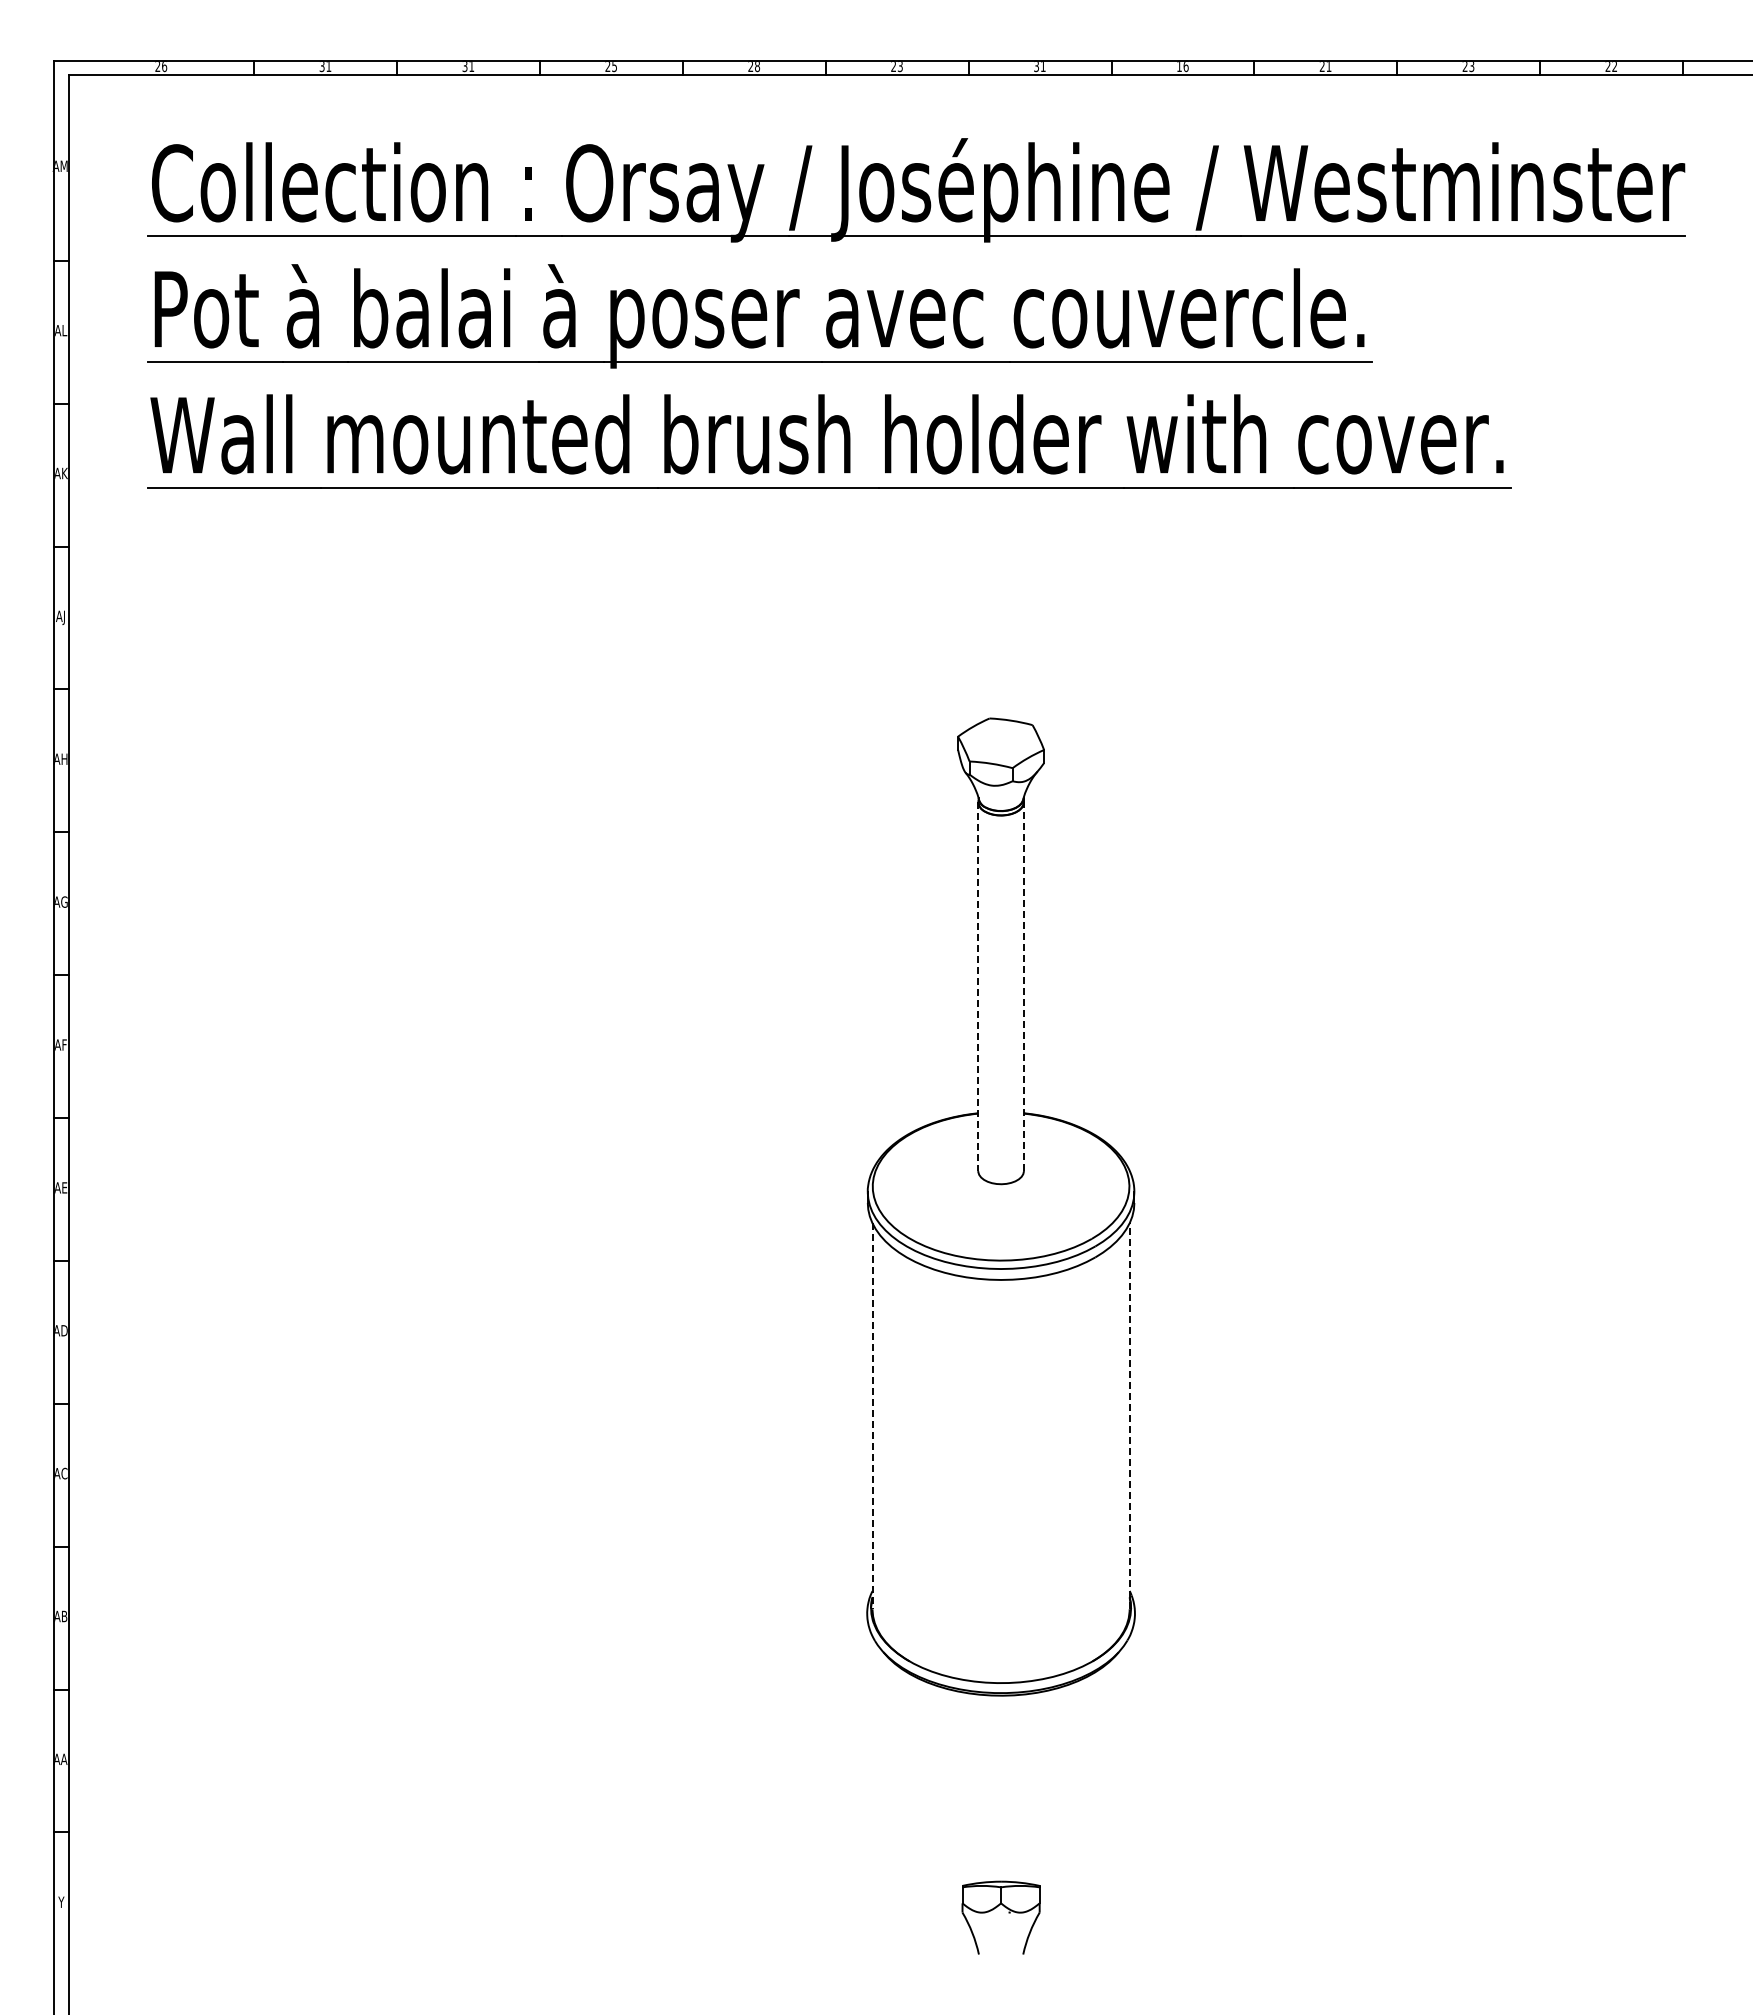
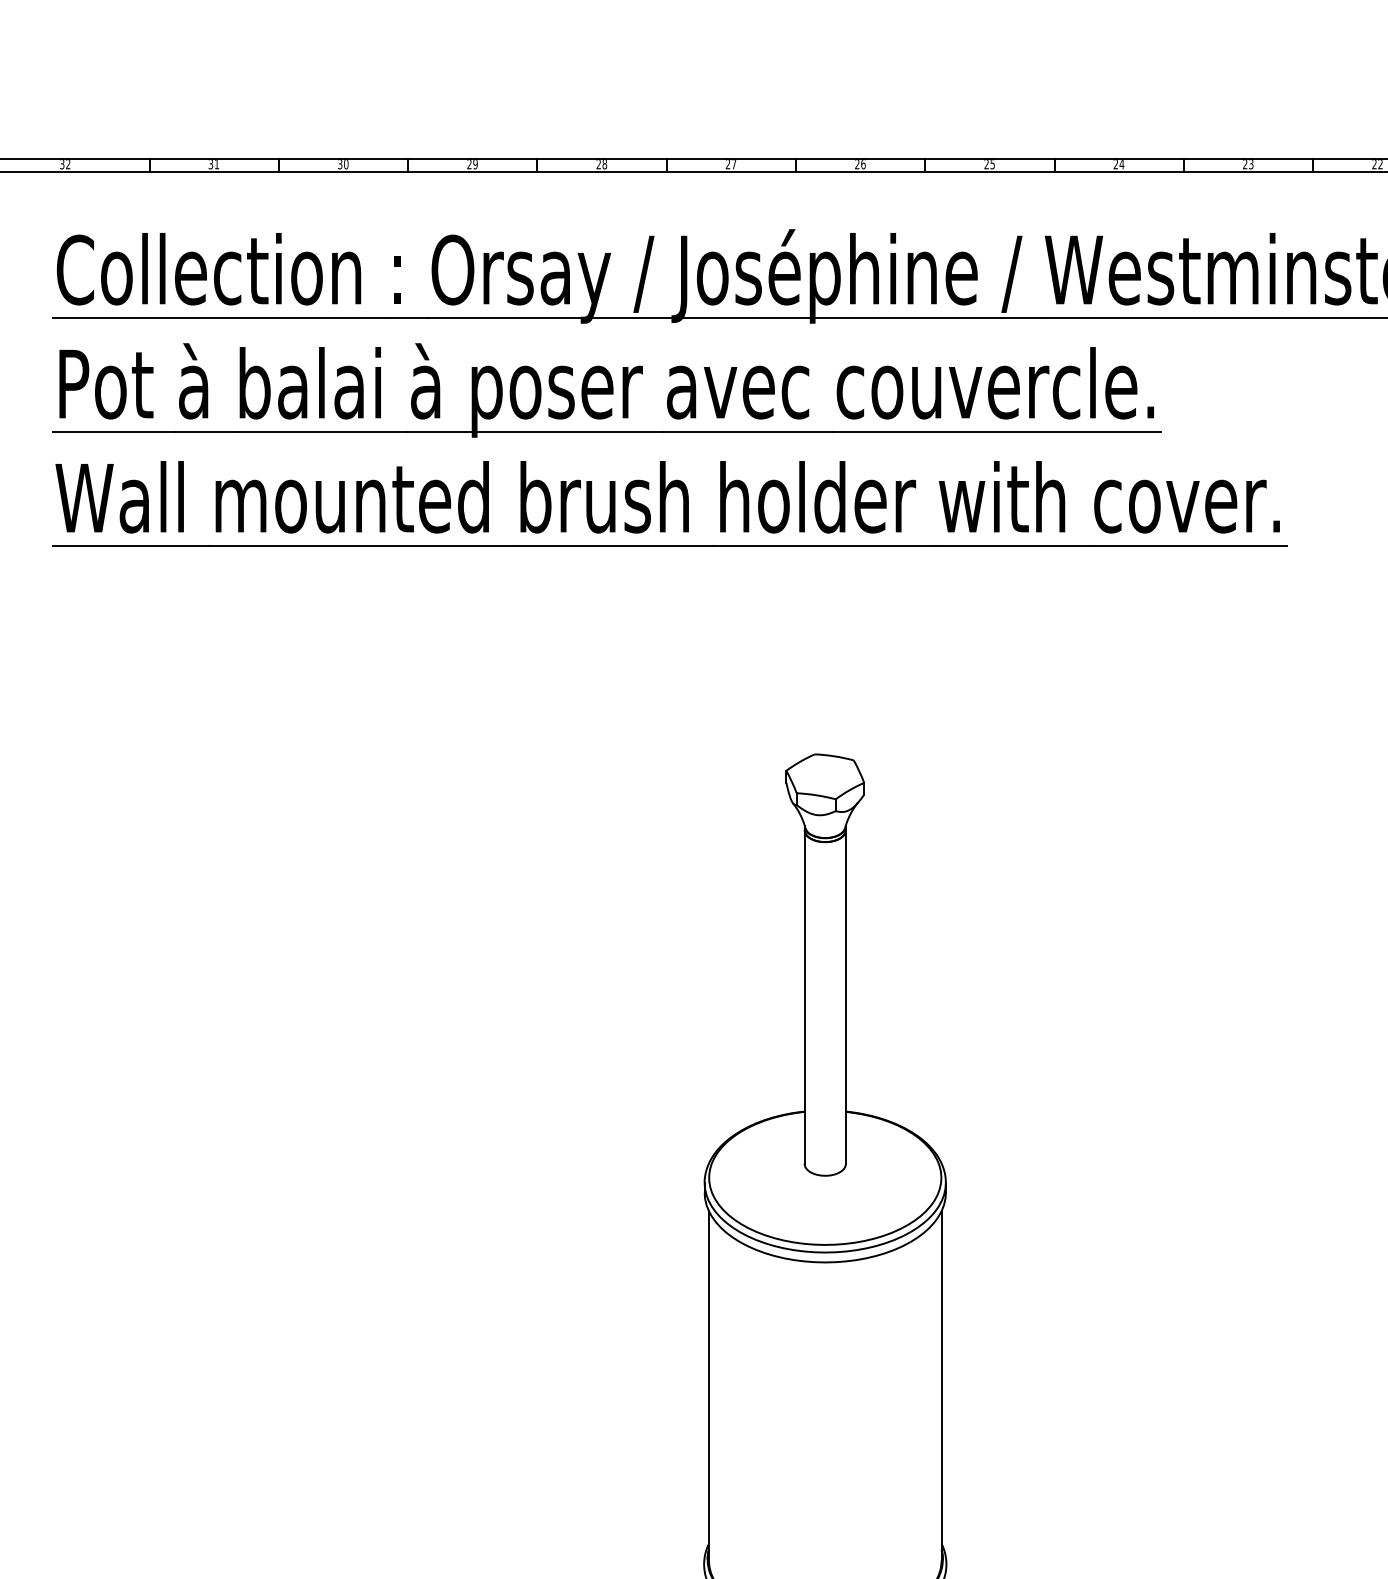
text: (614, 66) -> (475, 164), 25 -> 29
text: (1328, 66) -> (1121, 164), 21 -> 24
text: (161, 67) -> (65, 165), 26 -> 32
text: (471, 67) -> (346, 165), 31 -> 30
text: (899, 67) -> (733, 165), 23 -> 27
text: (1039, 67) -> (860, 165), 31 -> 26
text: (1182, 67) -> (989, 165), 16 -> 25
line: (1023, 986) -> (845, 996), dashed -> solid
line: (978, 987) -> (804, 997), dashed -> solid
line: (872, 1416) -> (708, 1385), dashed -> solid
line: (1129, 1416) -> (941, 1385), dashed -> solid

